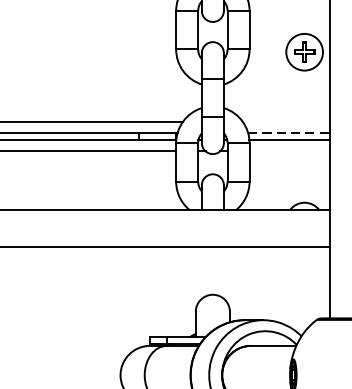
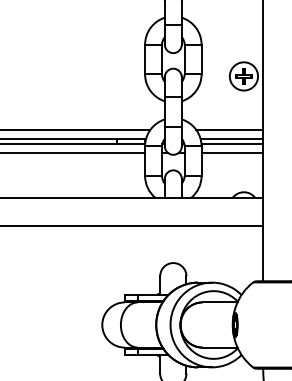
line: (285, 122) -> (229, 130), added
line: (289, 132) -> (232, 138), dashed -> solid
line: (289, 151) -> (232, 152), added

